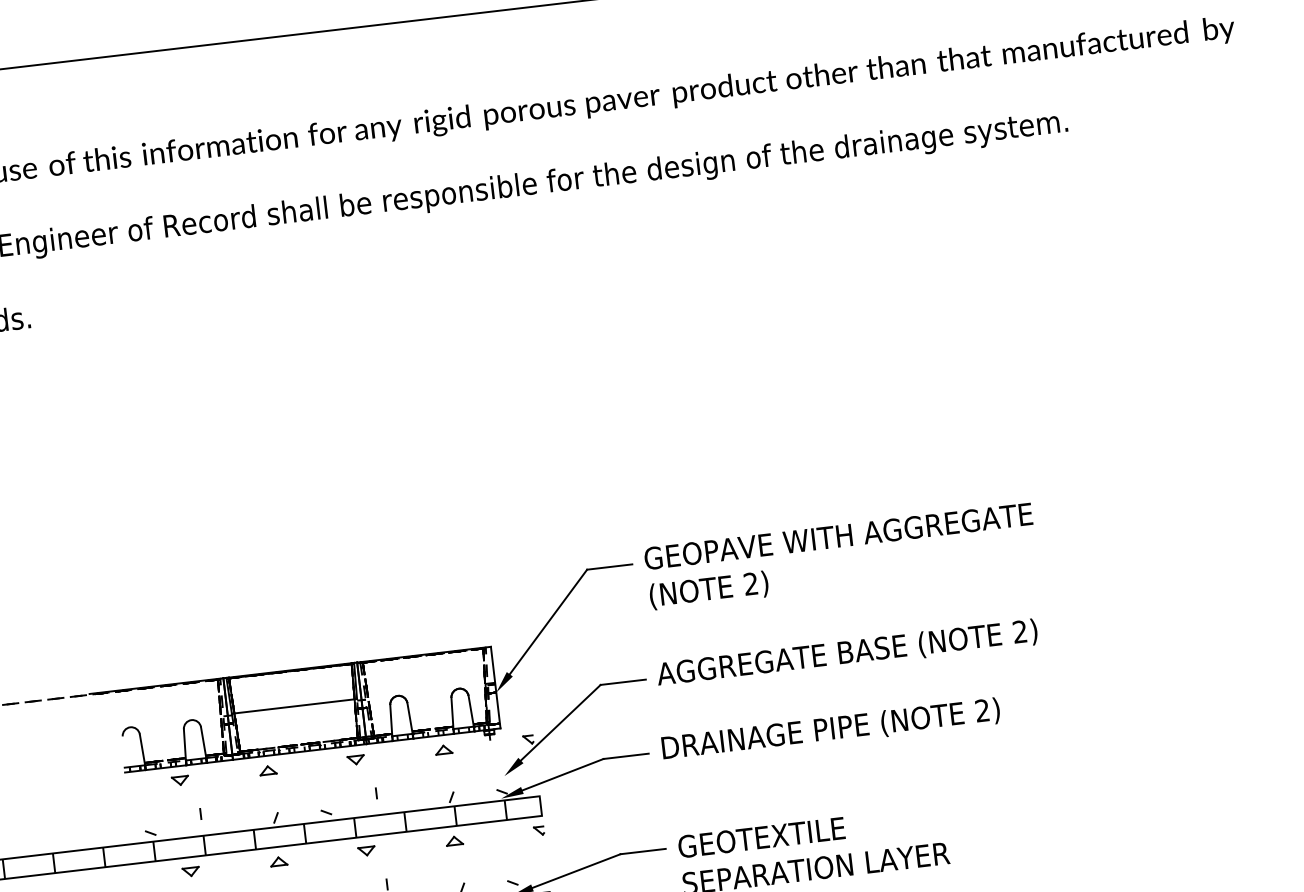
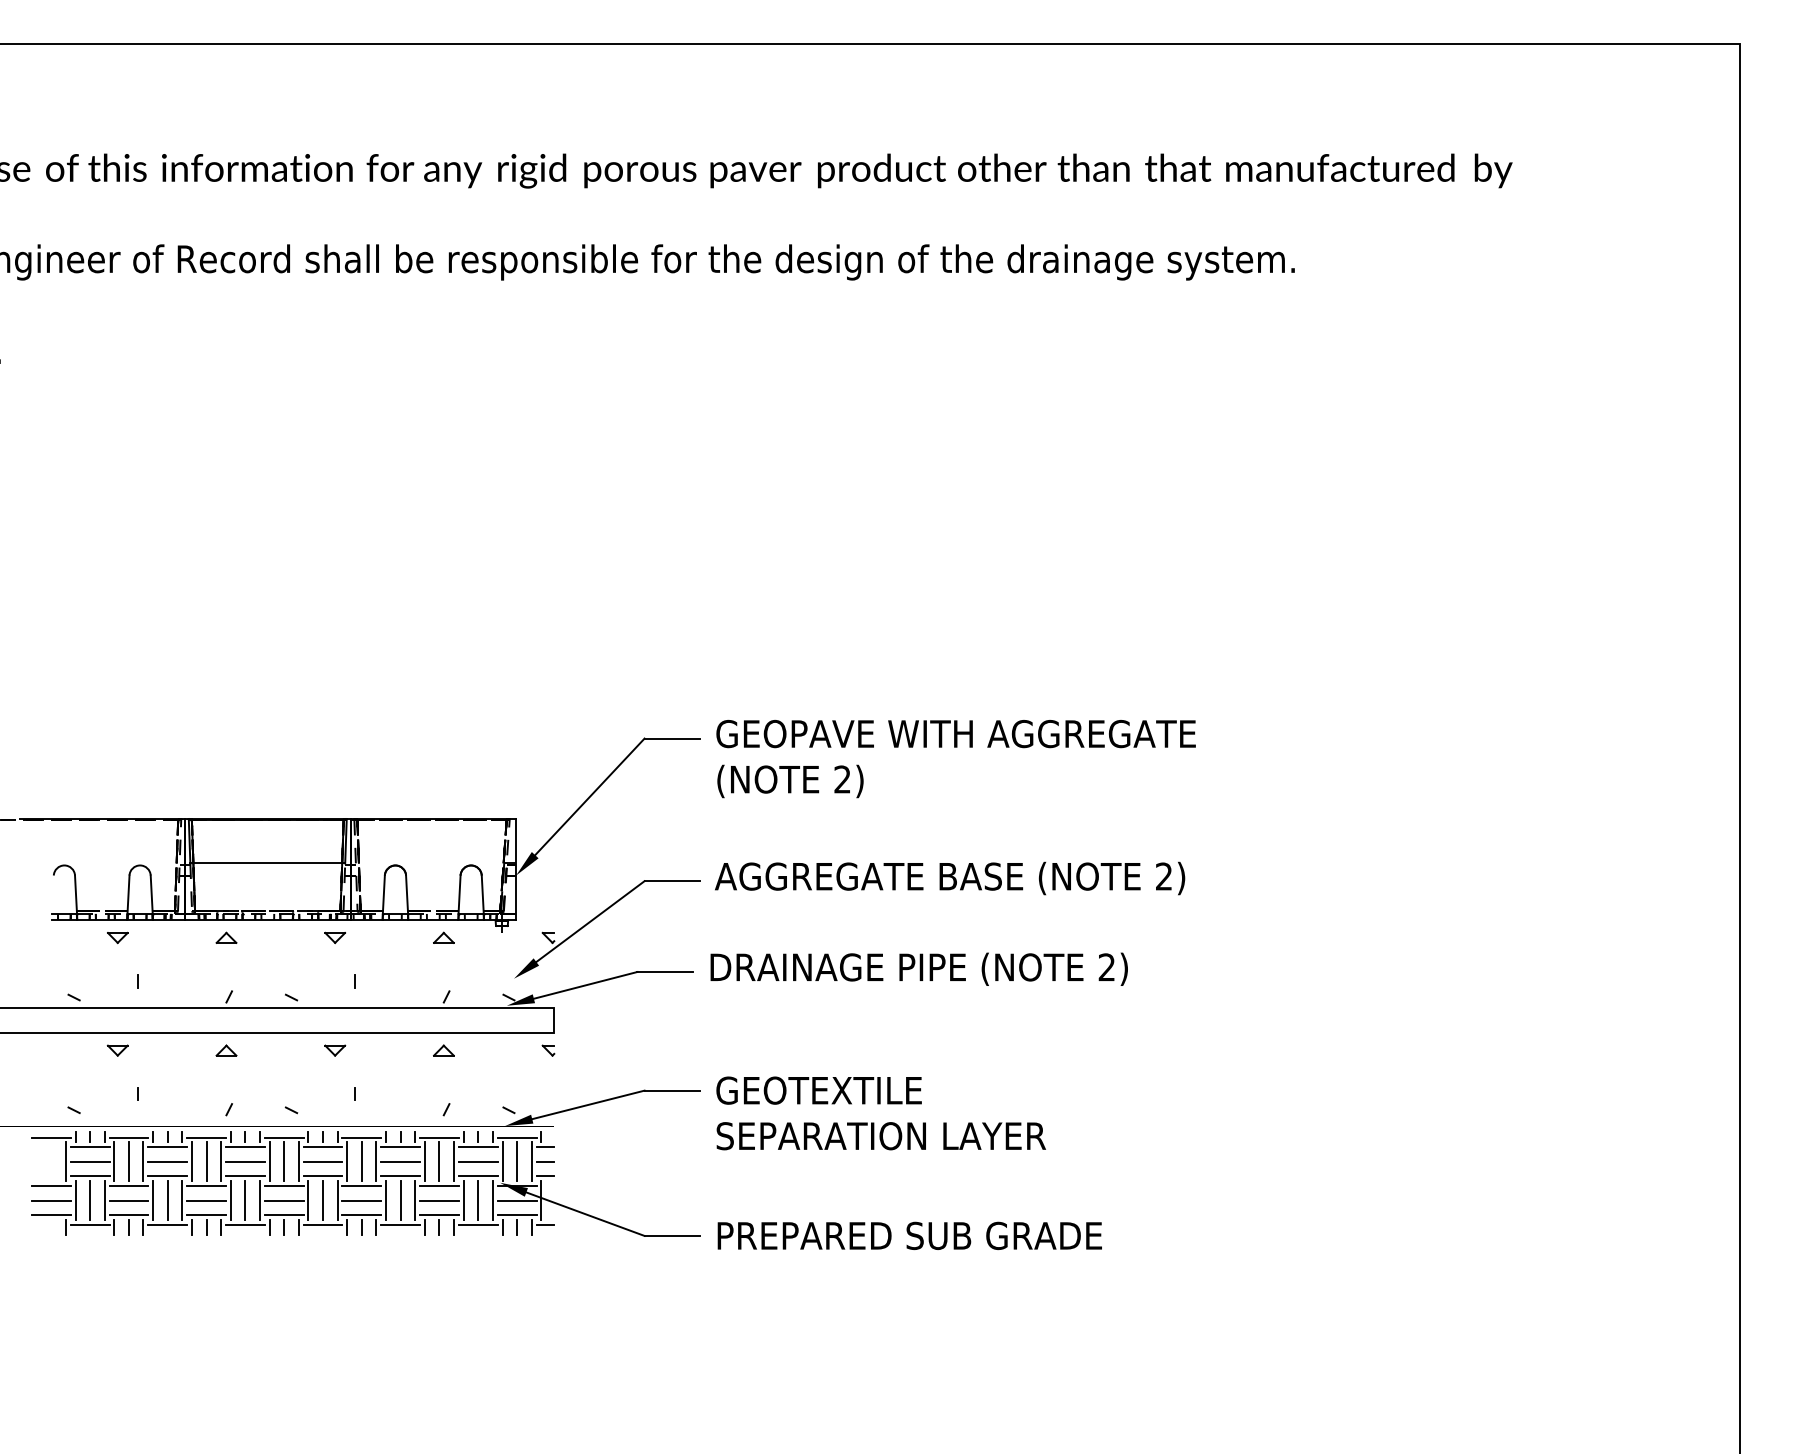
hatch: (304, 833) -> (261, 1020), removed

